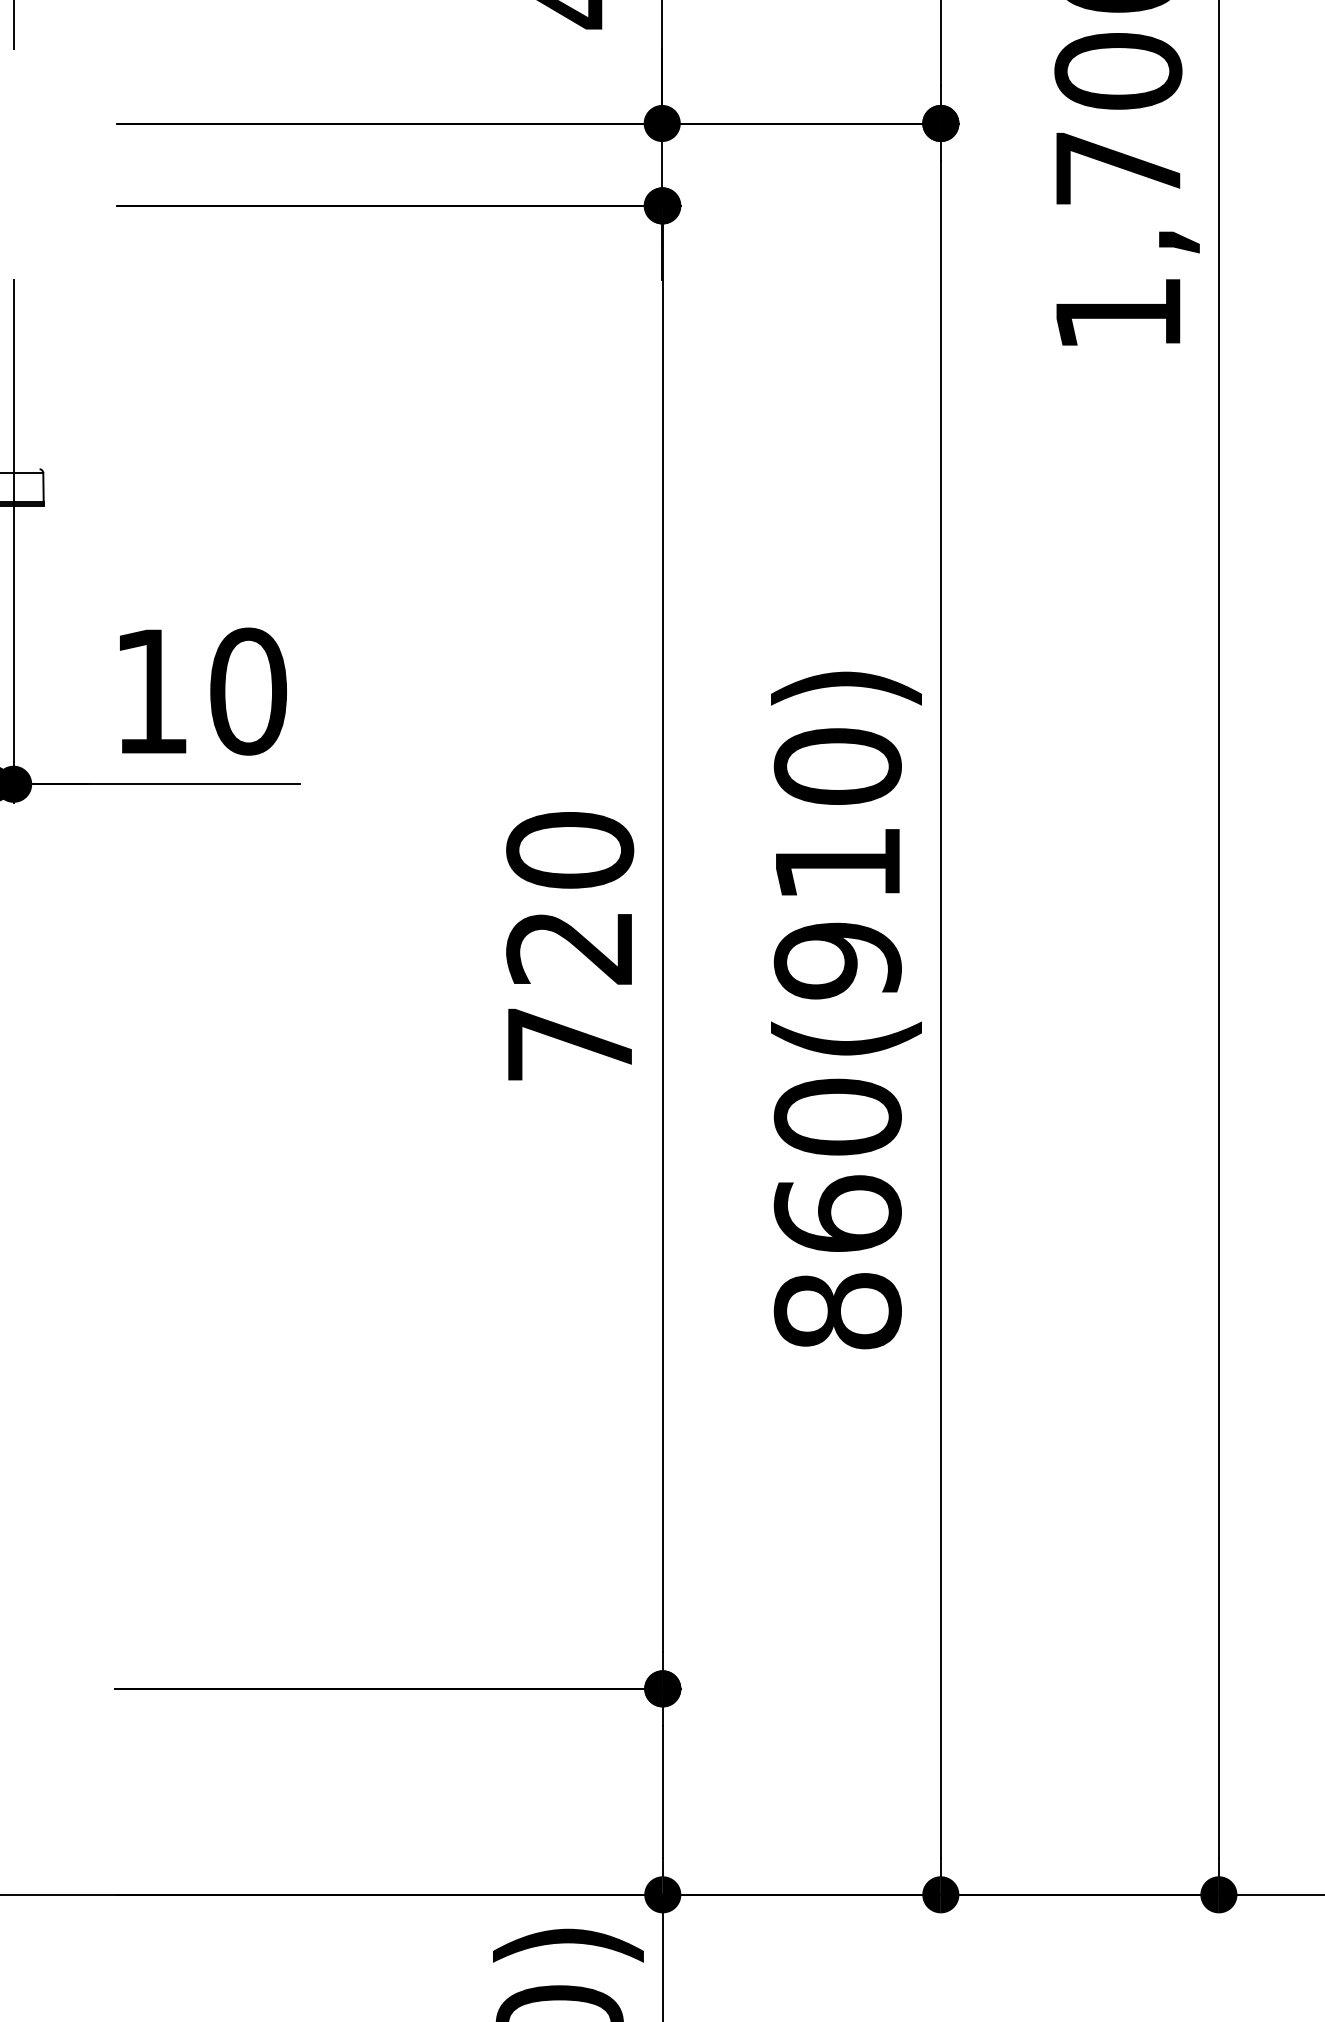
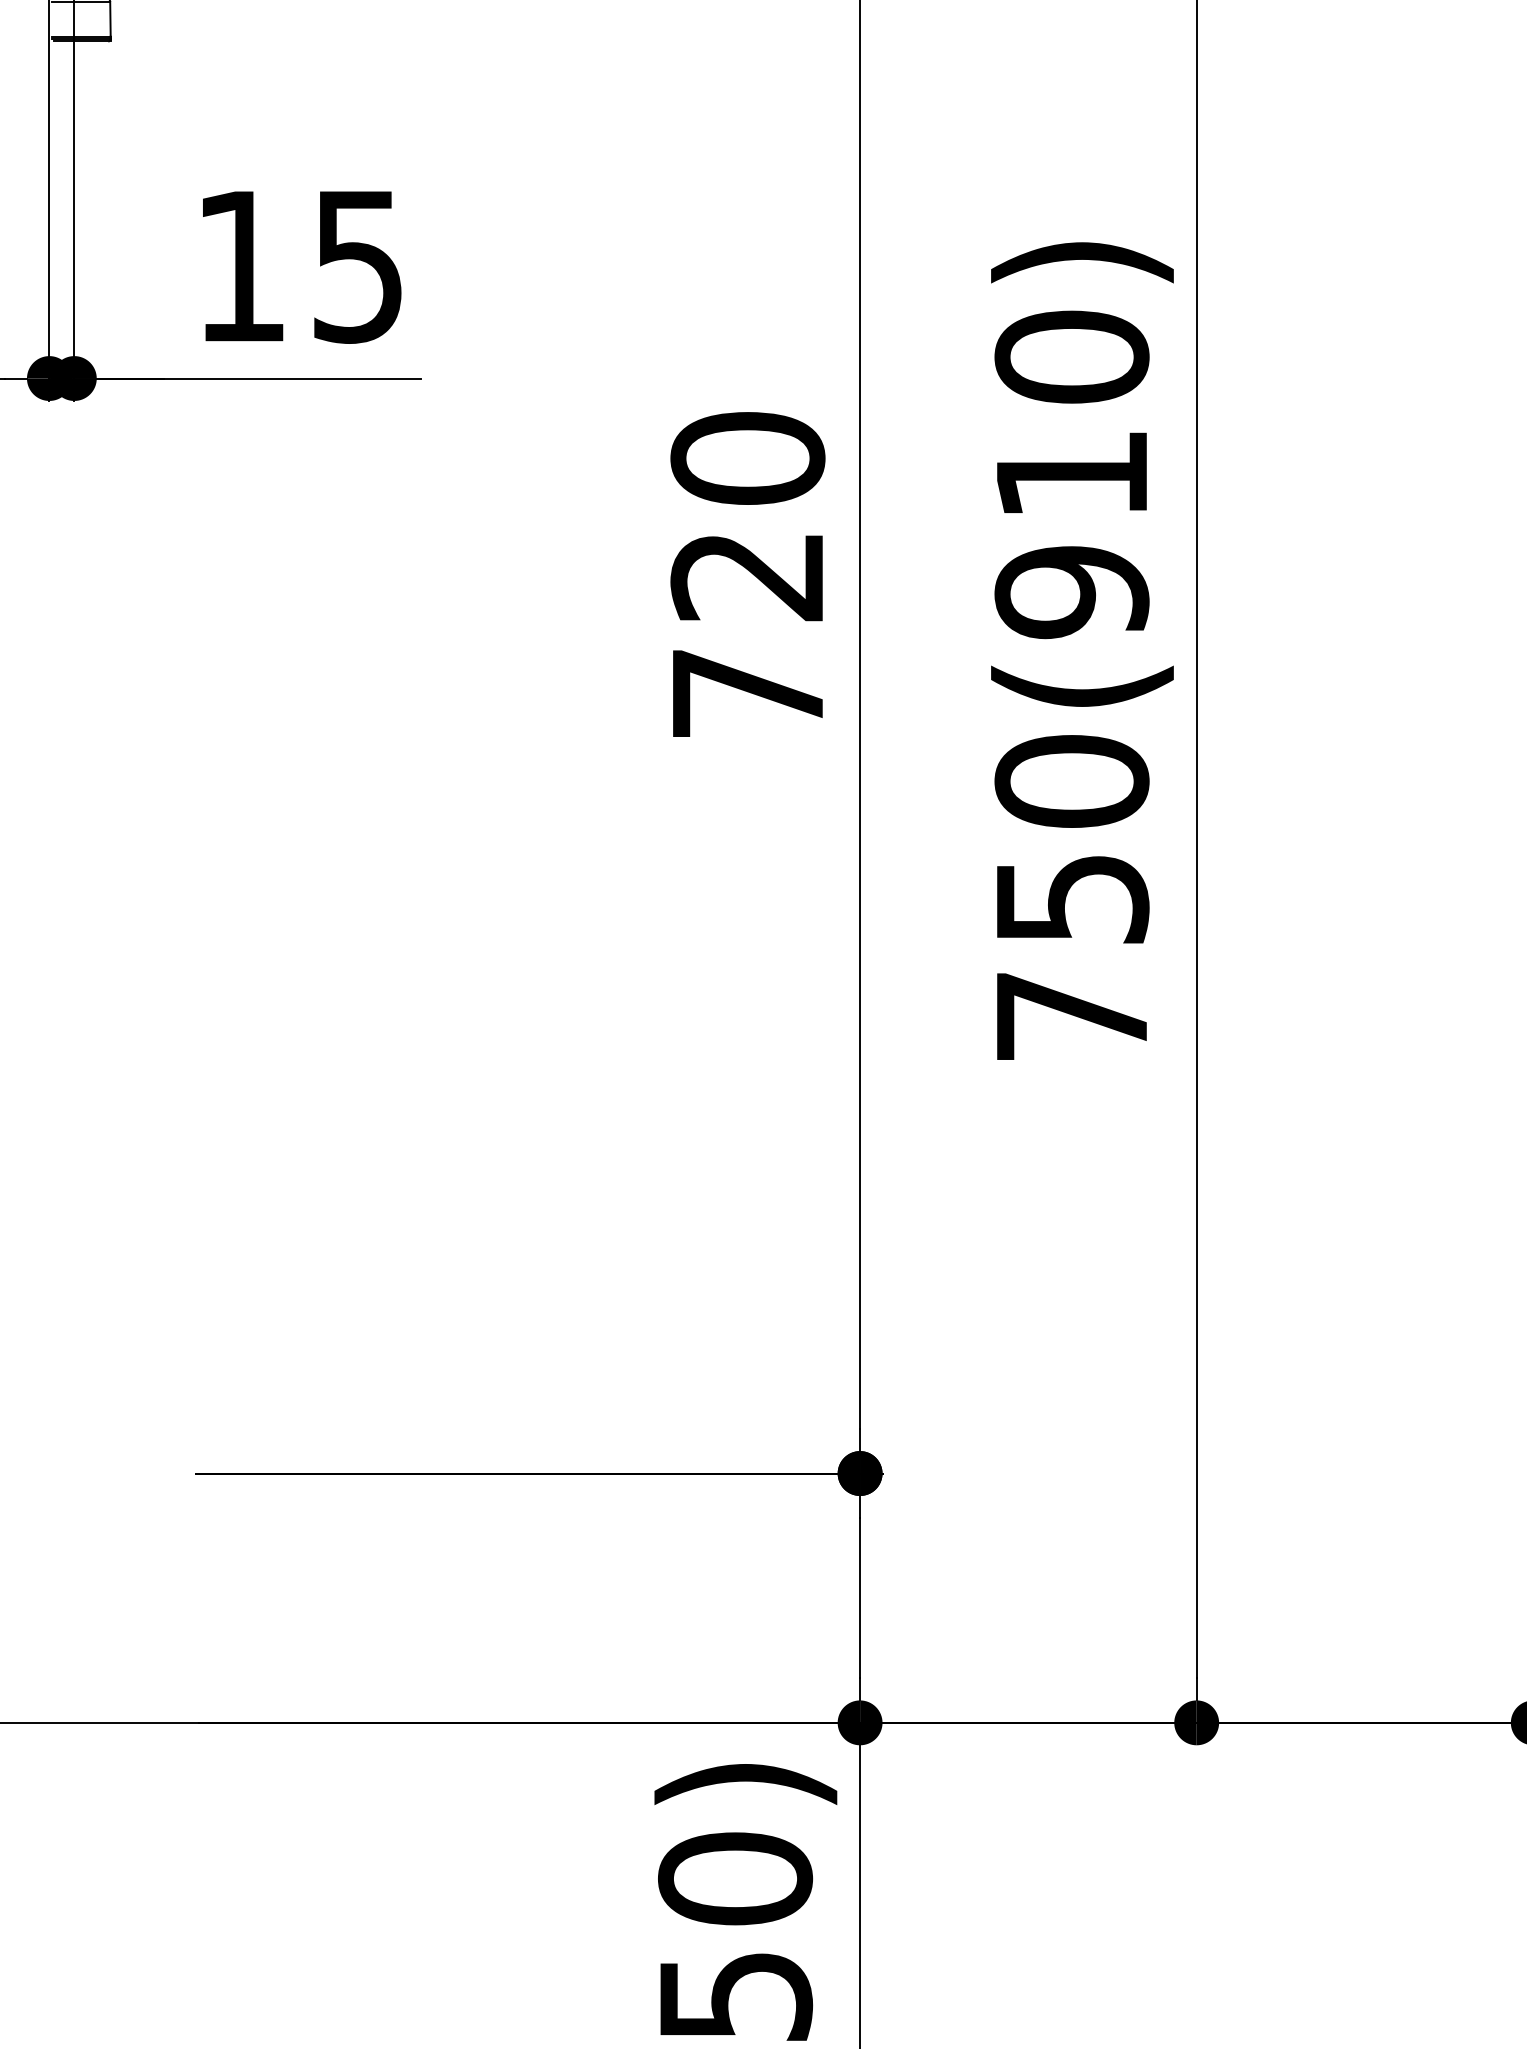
text: (248, 691) -> (358, 266), 10 -> 15
text: (837, 1262) -> (1071, 957), 860(910) -> 750(910)

